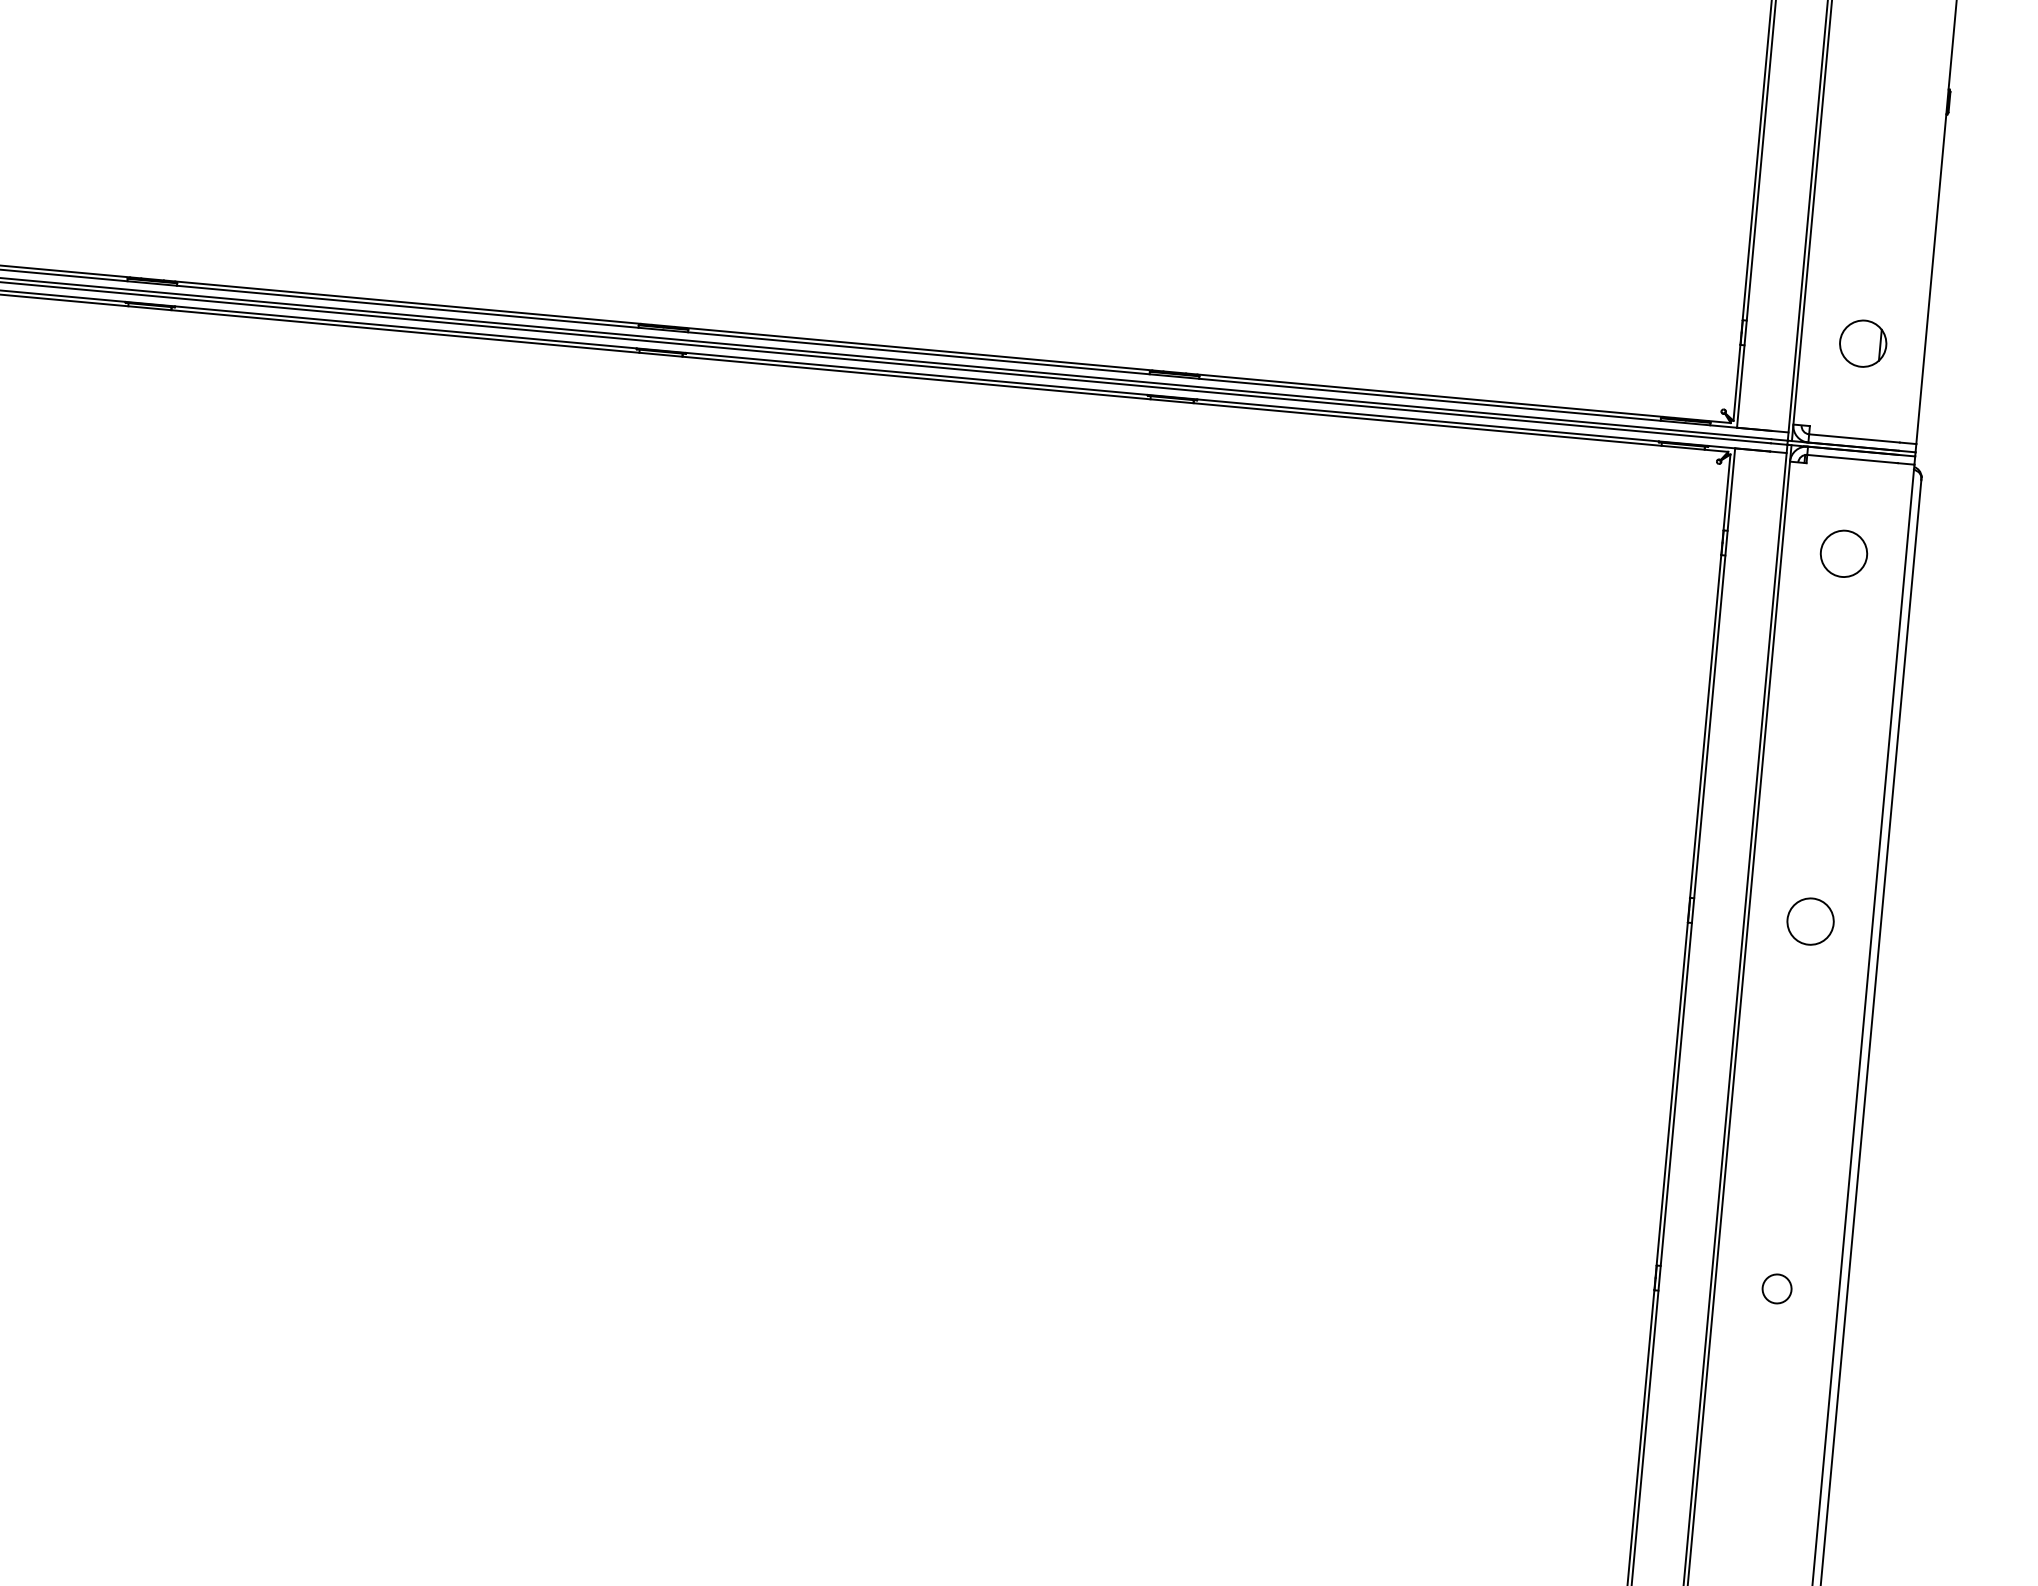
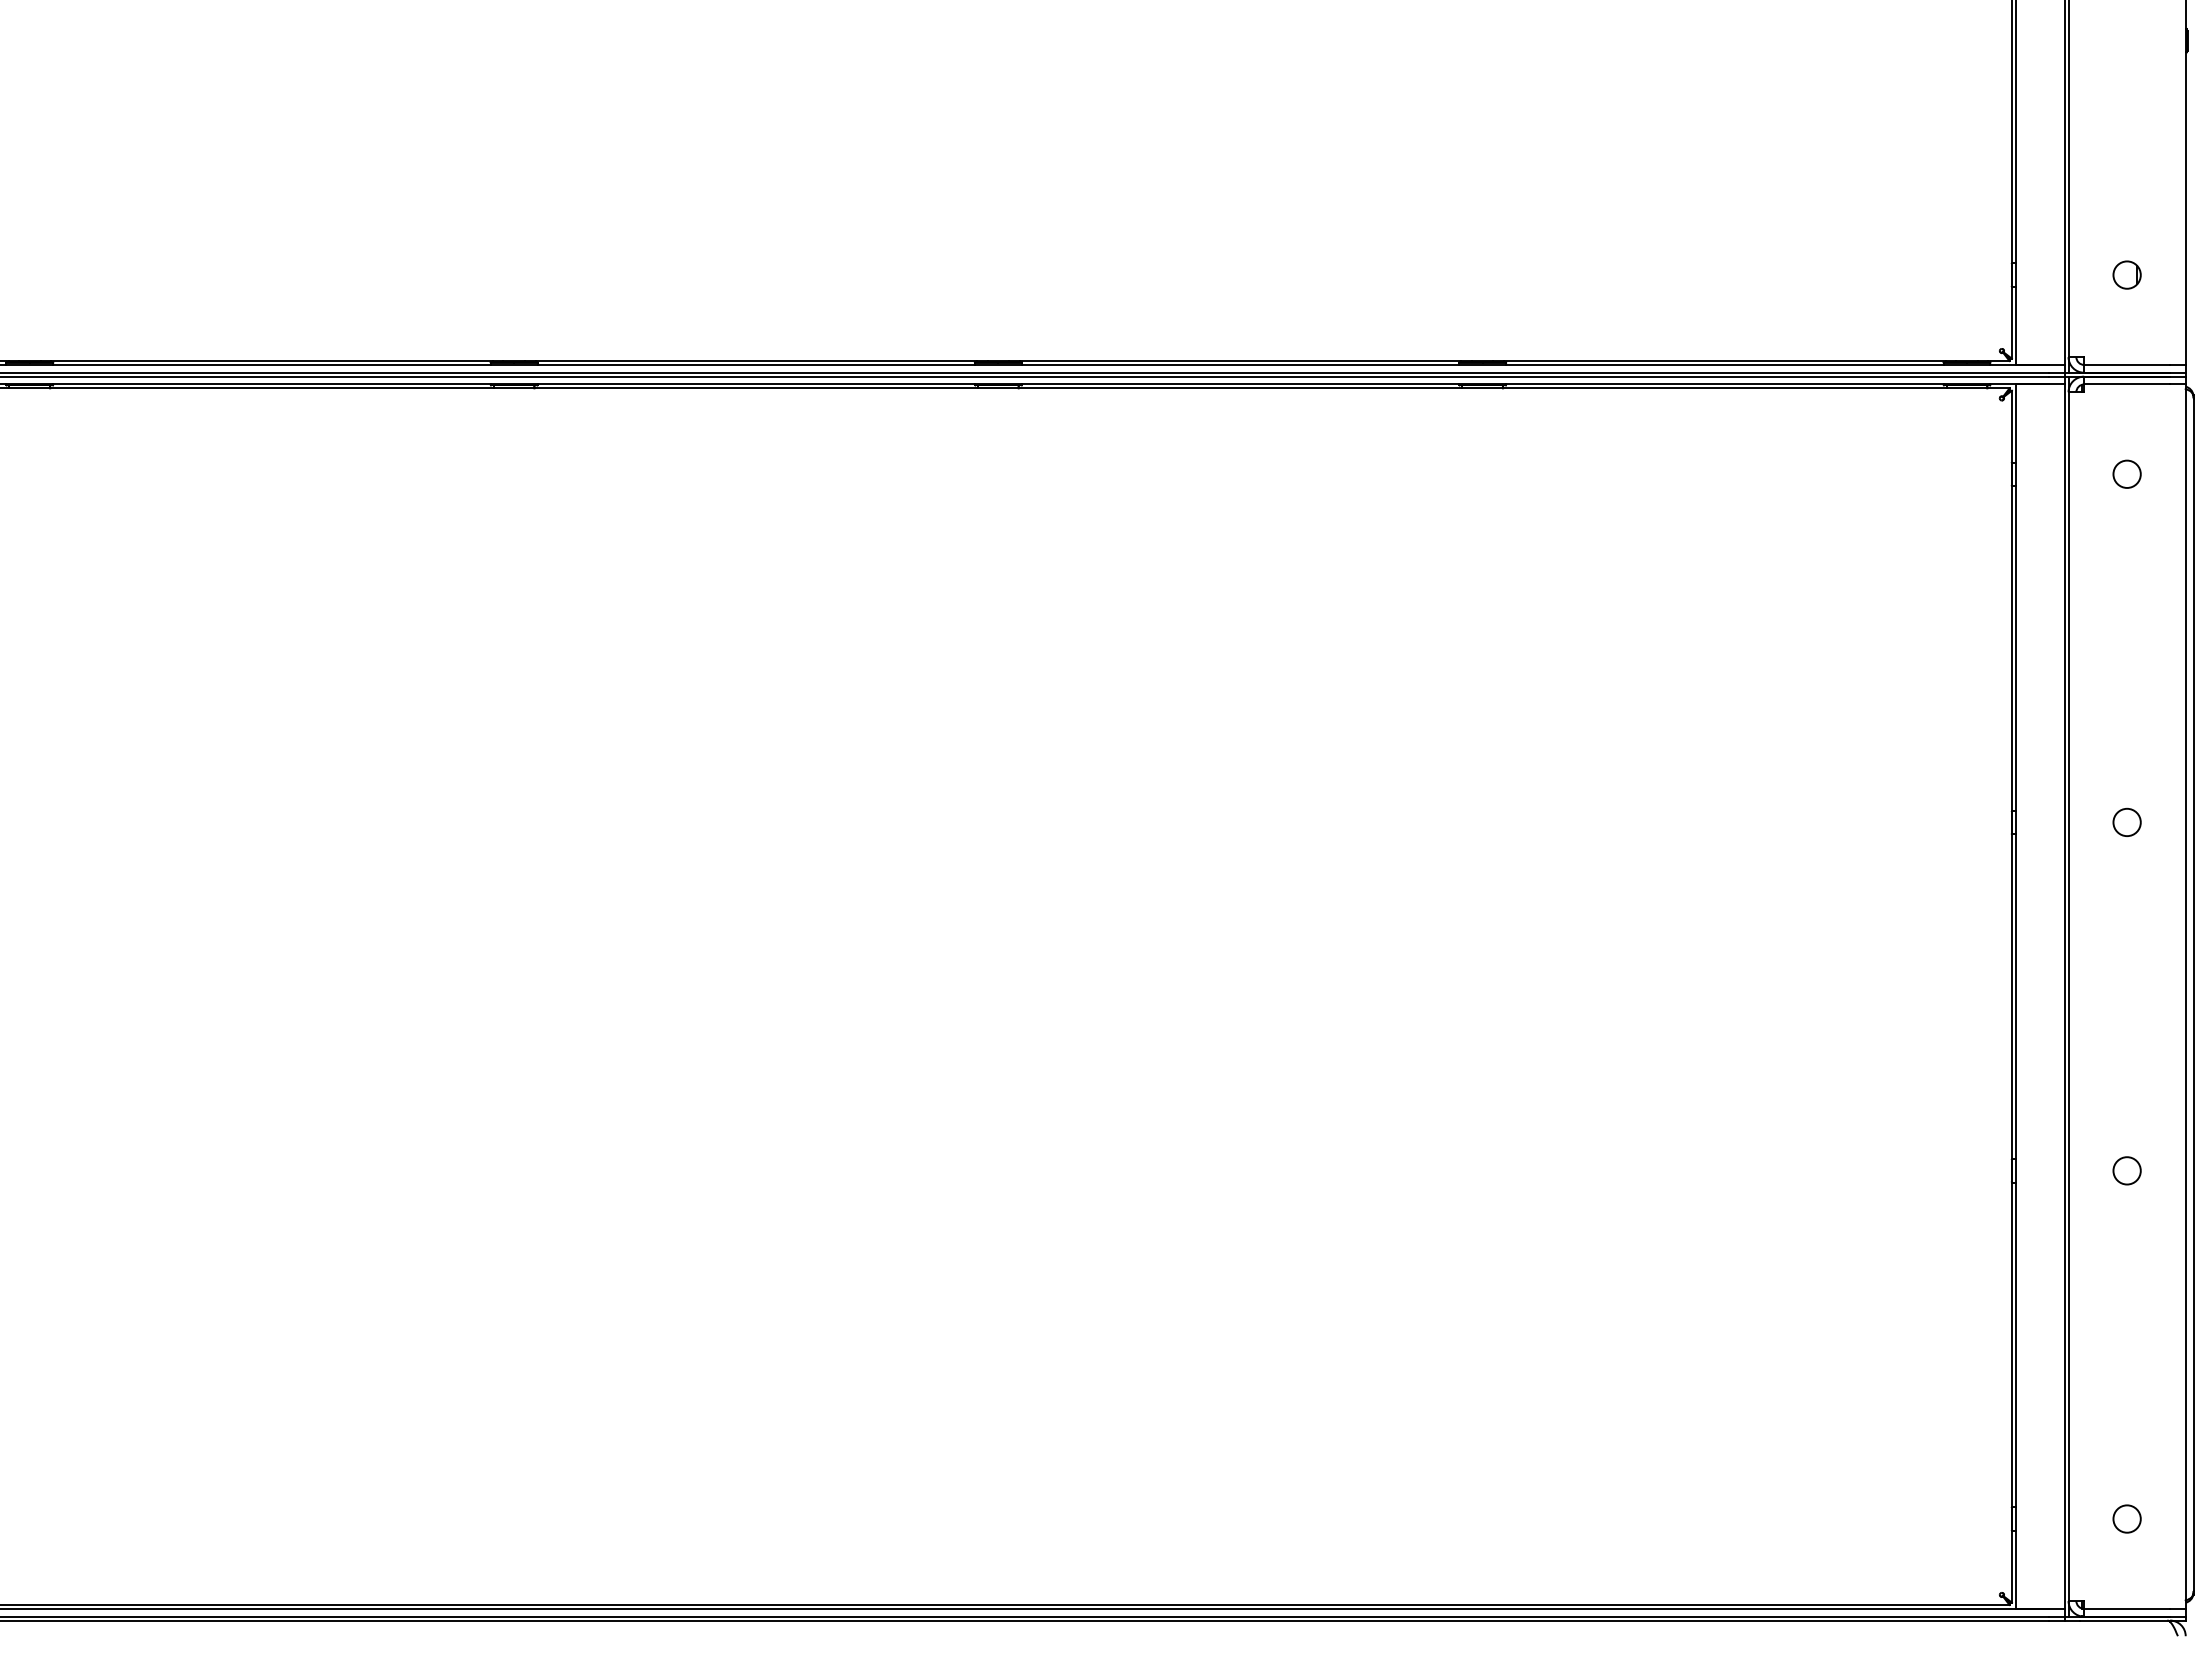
part: (1862, 342) -> (2126, 274), size x0.62
circle: (1843, 552) -> (2126, 473), size x0.62
circle: (1809, 920) -> (2126, 821), size x0.62

